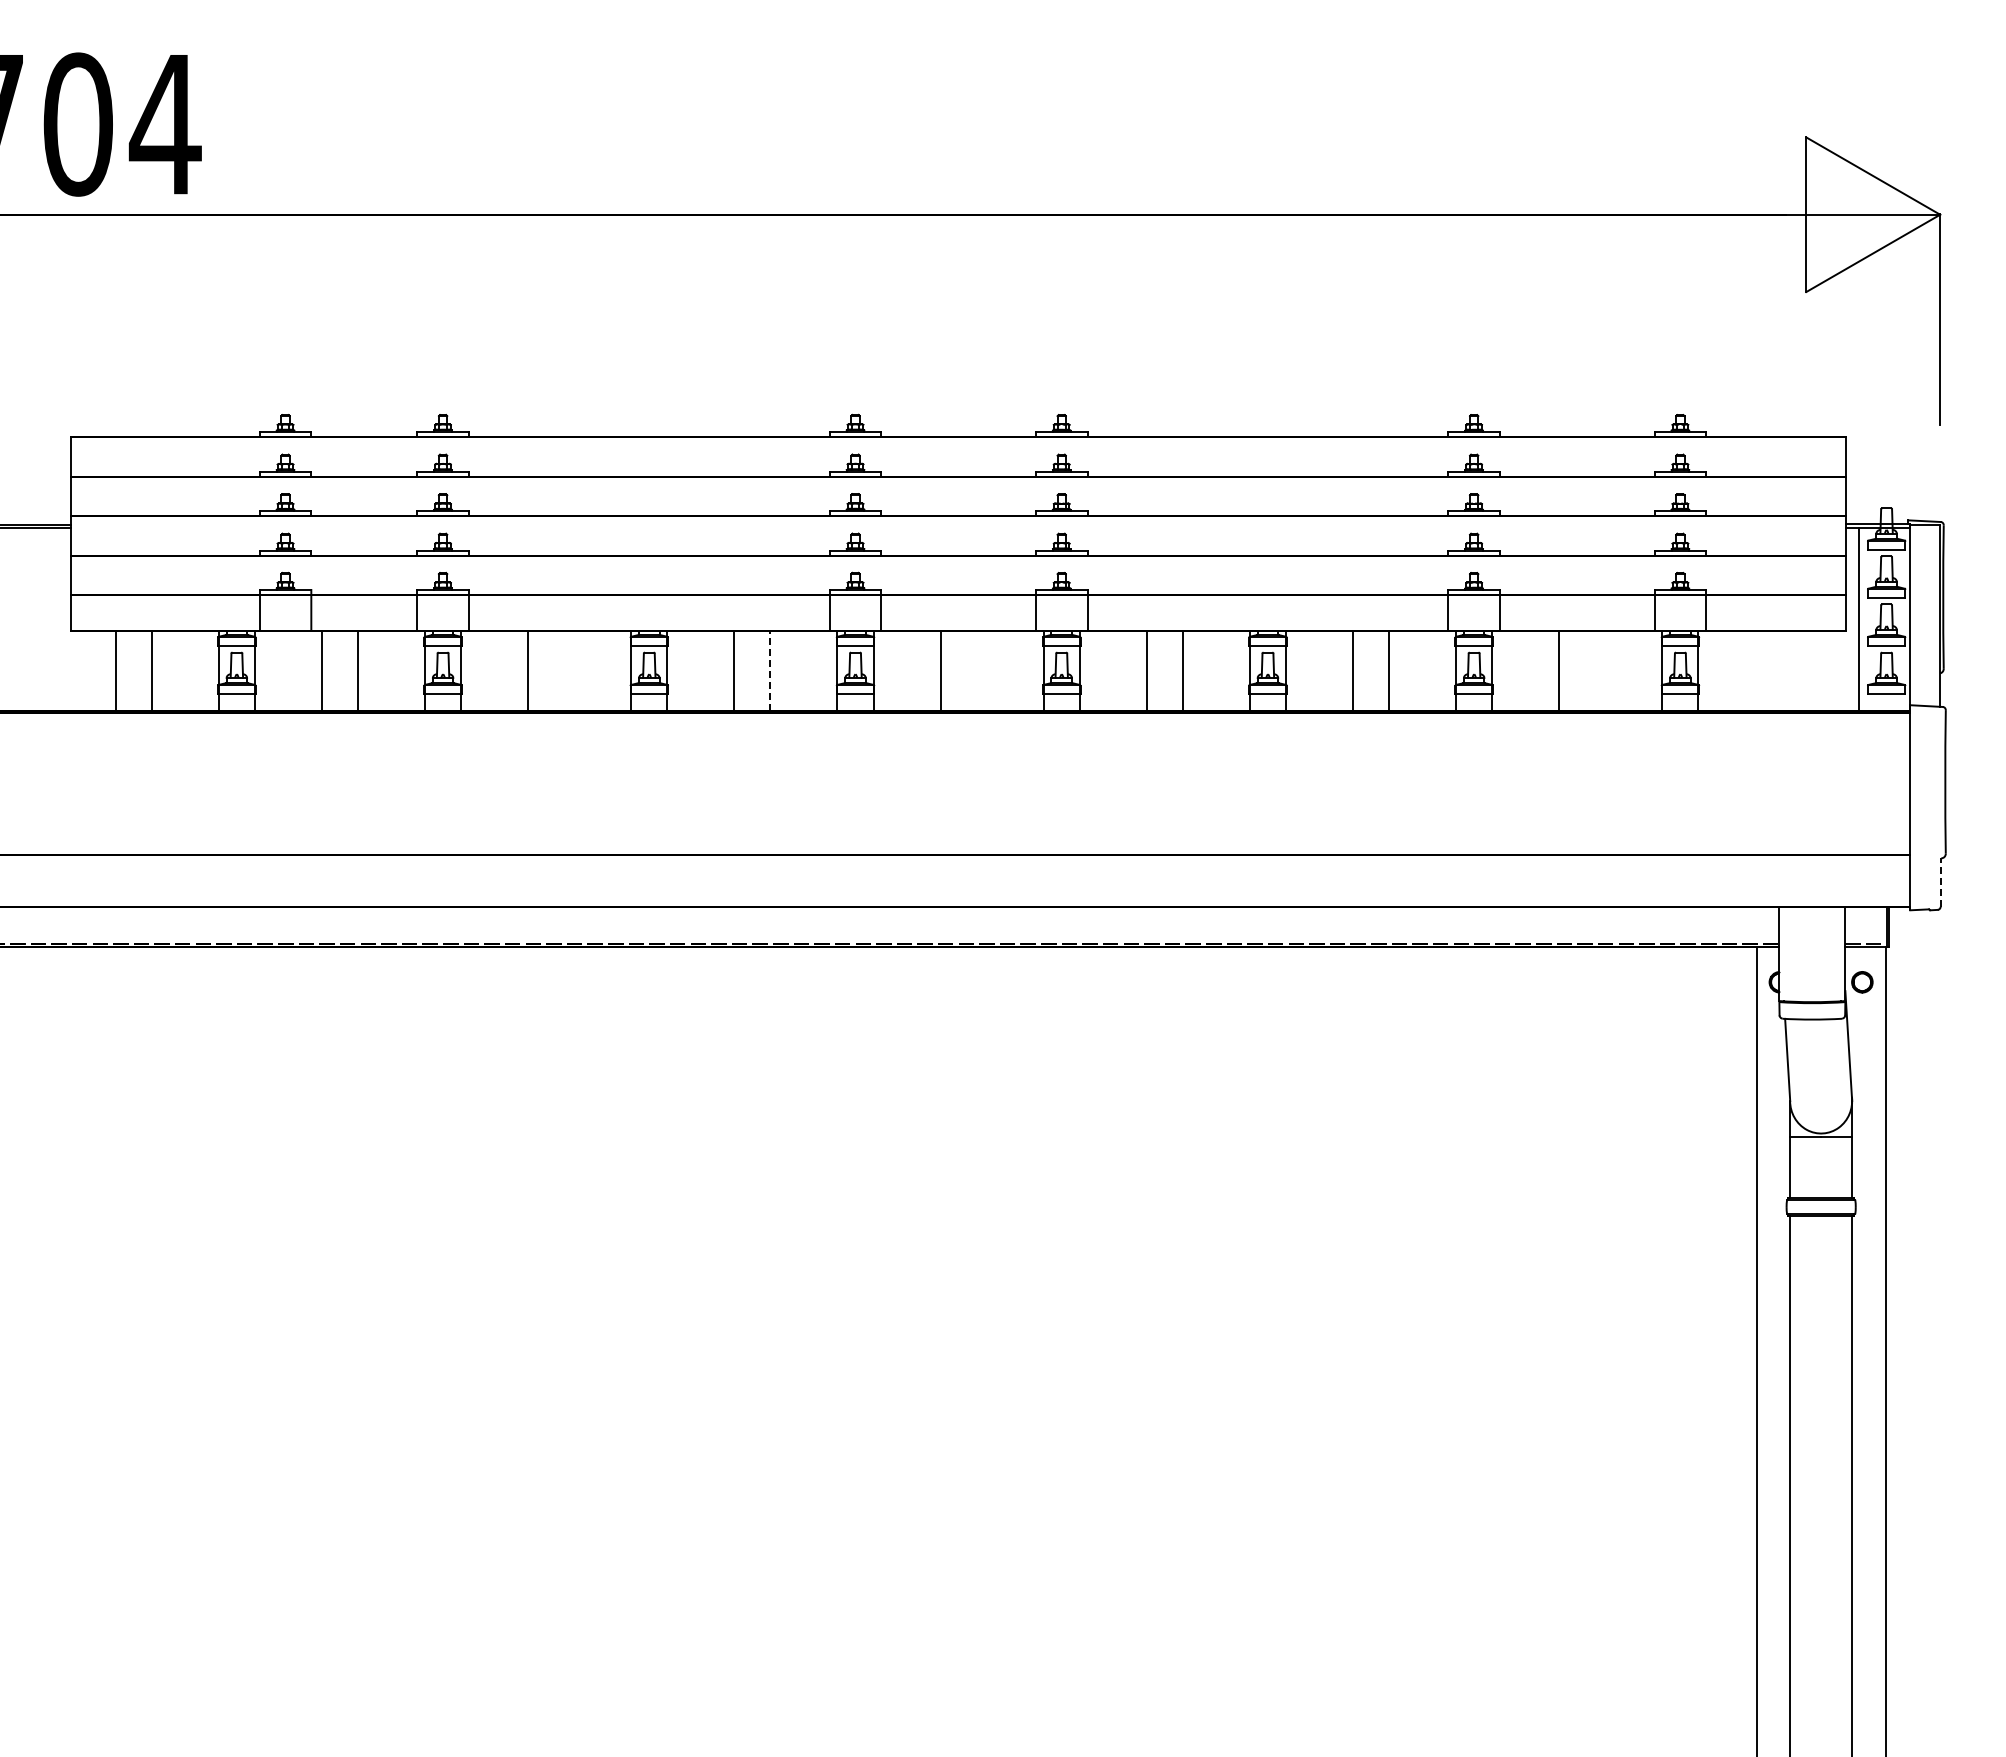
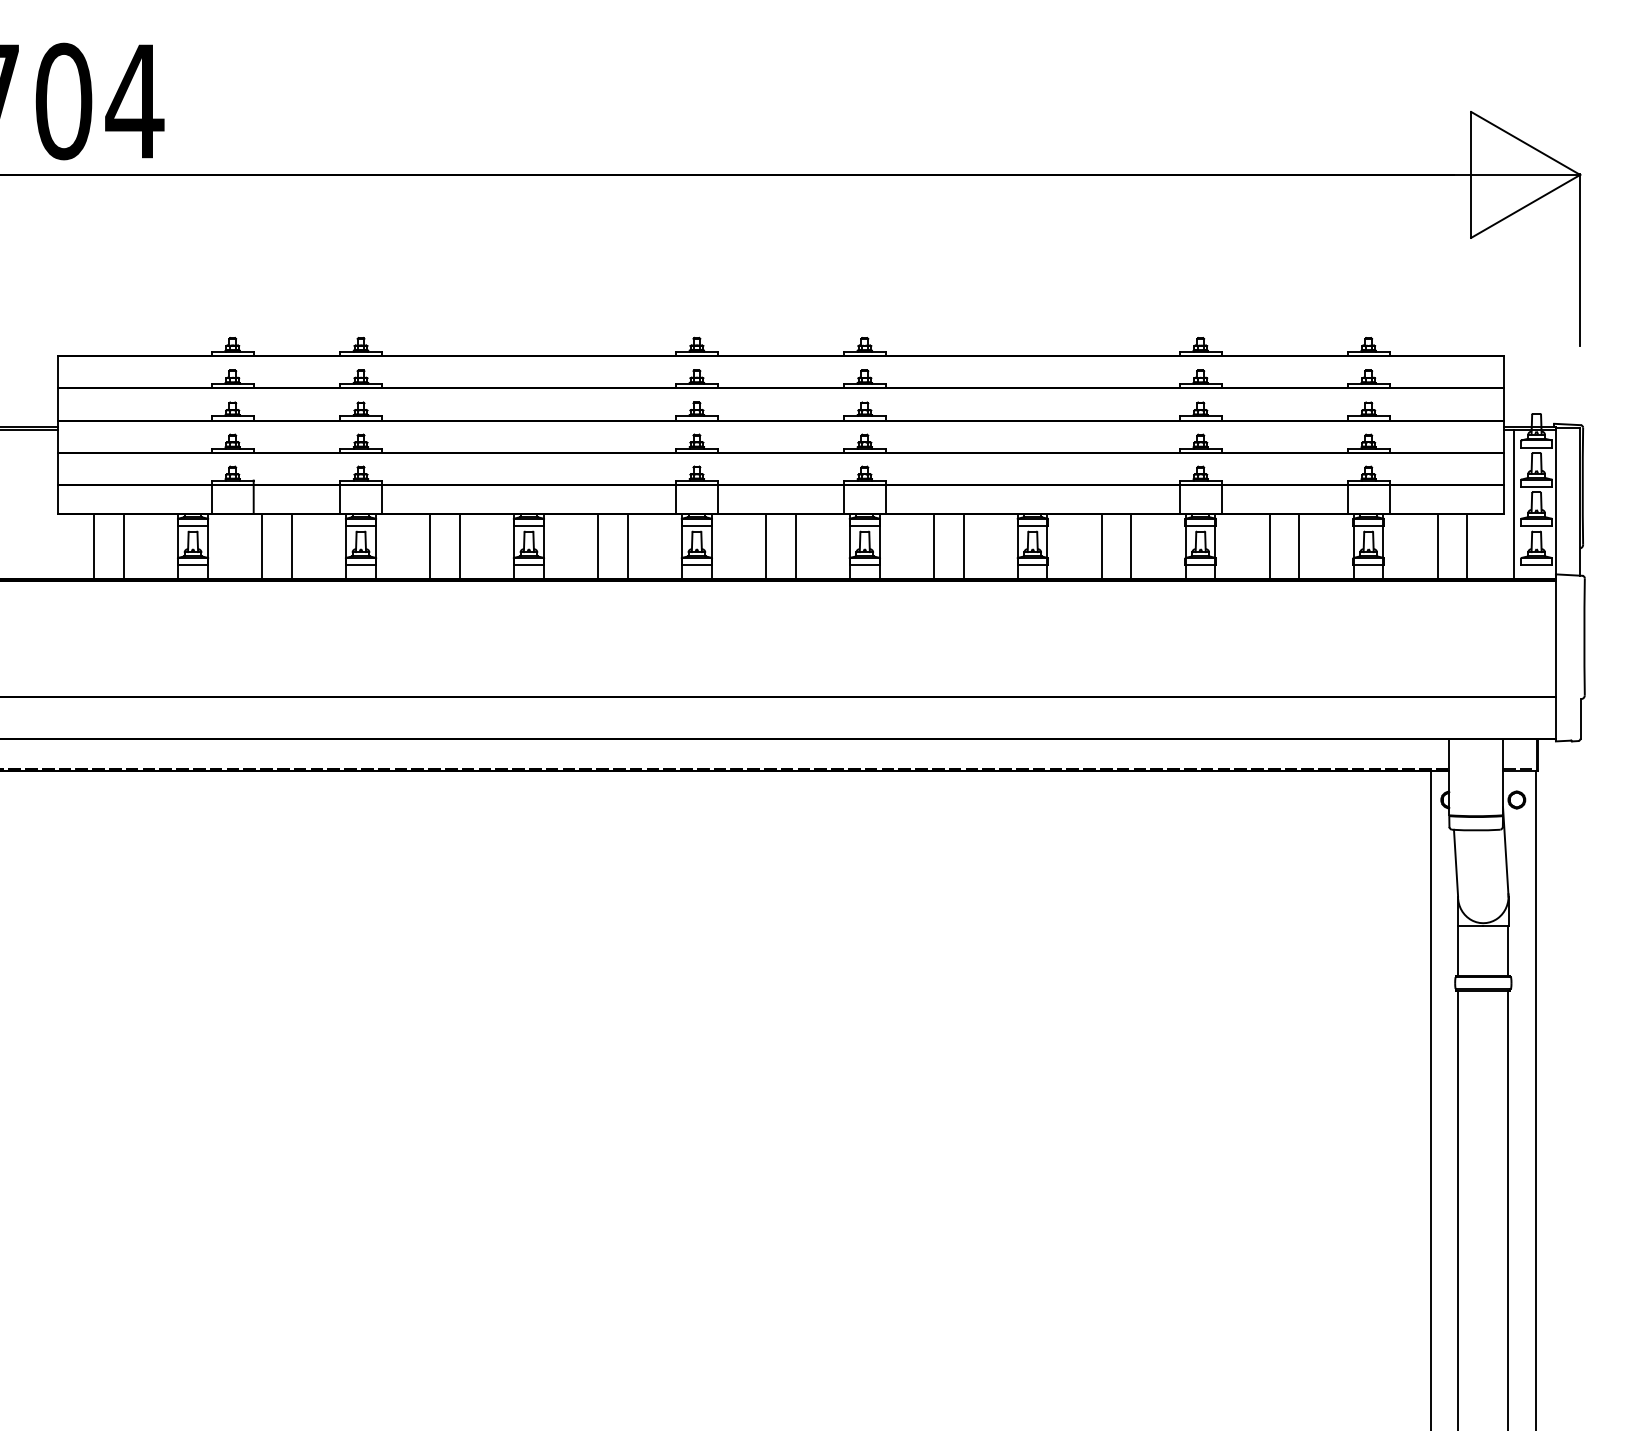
line: (564, 670) -> (459, 546), added
line: (770, 670) -> (627, 546), dashed -> solid
line: (976, 670) -> (795, 546), added
line: (1595, 670) -> (1299, 546), added
line: (1765, 670) -> (1437, 546), added
line: (1801, 670) -> (1467, 546), added
line: (1940, 882) -> (1580, 718), dashed -> solid

